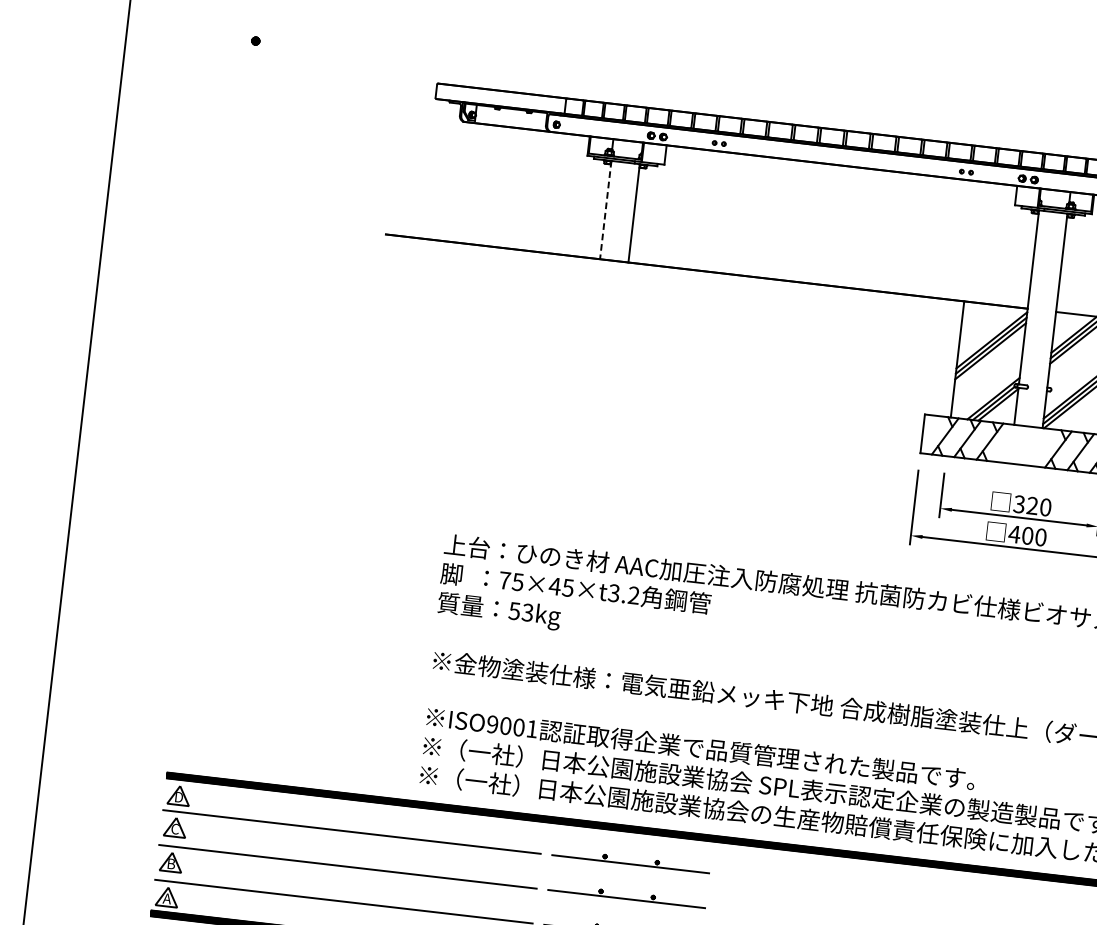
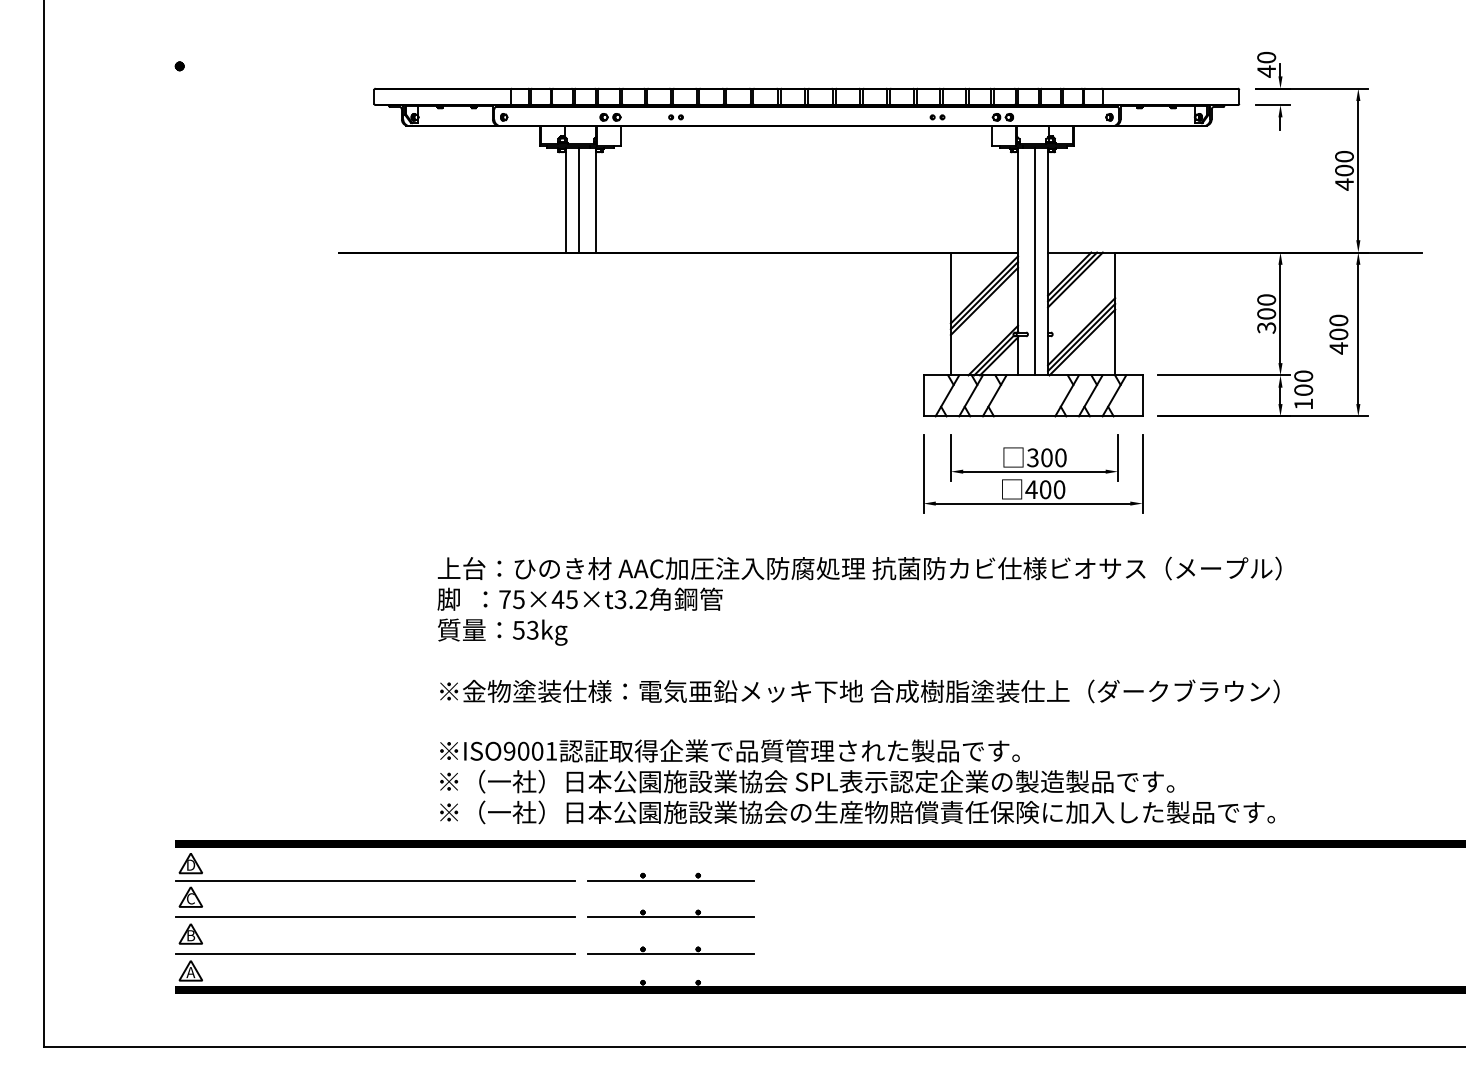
line: (605, 211) -> (565, 201), dashed -> solid
line: (618, 211) -> (579, 200), added
line: (1042, 318) -> (1034, 261), added
text: (1032, 505) -> (1046, 457), 320 -> 300

